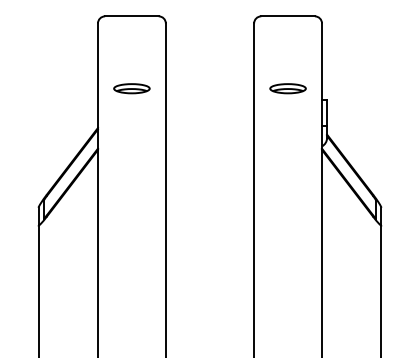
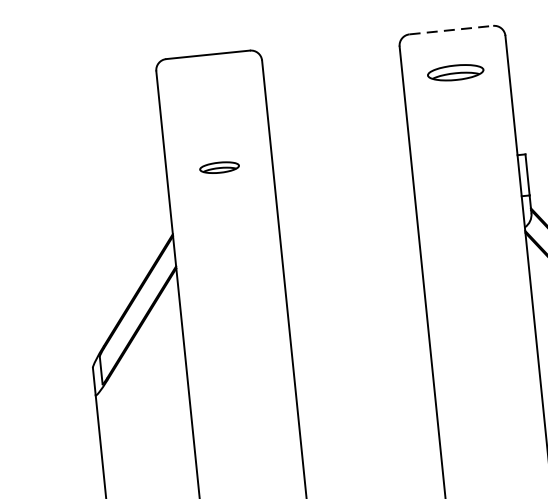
line: (288, 16) -> (452, 30), solid -> dashed
part: (131, 88) -> (218, 167), size x0.7
part: (287, 88) -> (454, 72), moved

